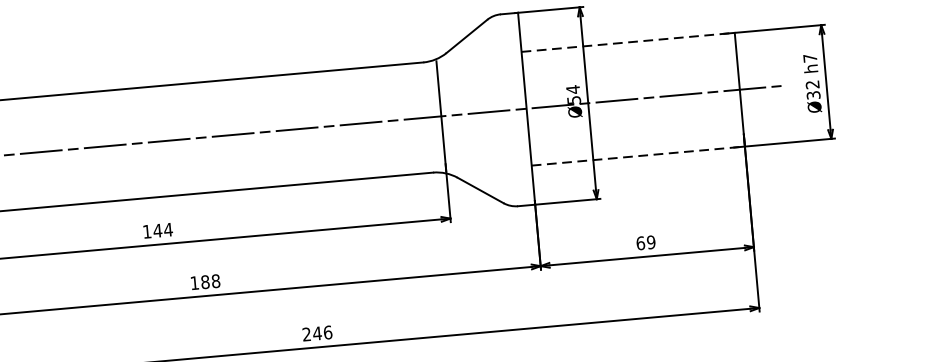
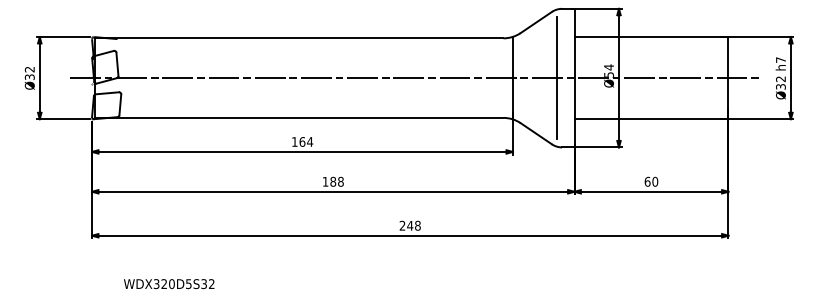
line: (628, 42) -> (651, 37), dashed -> solid
line: (501, 110) -> (556, 77), added
line: (638, 156) -> (651, 119), dashed -> solid
text: (157, 230) -> (302, 141), 144 -> 164
text: (651, 241) -> (655, 181), 69 -> 60
text: (327, 332) -> (417, 225), 246 -> 248

